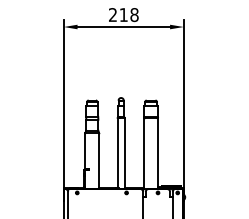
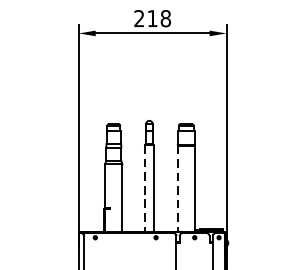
line: (117, 153) -> (144, 189), solid -> dashed
line: (144, 153) -> (178, 189), solid -> dashed

